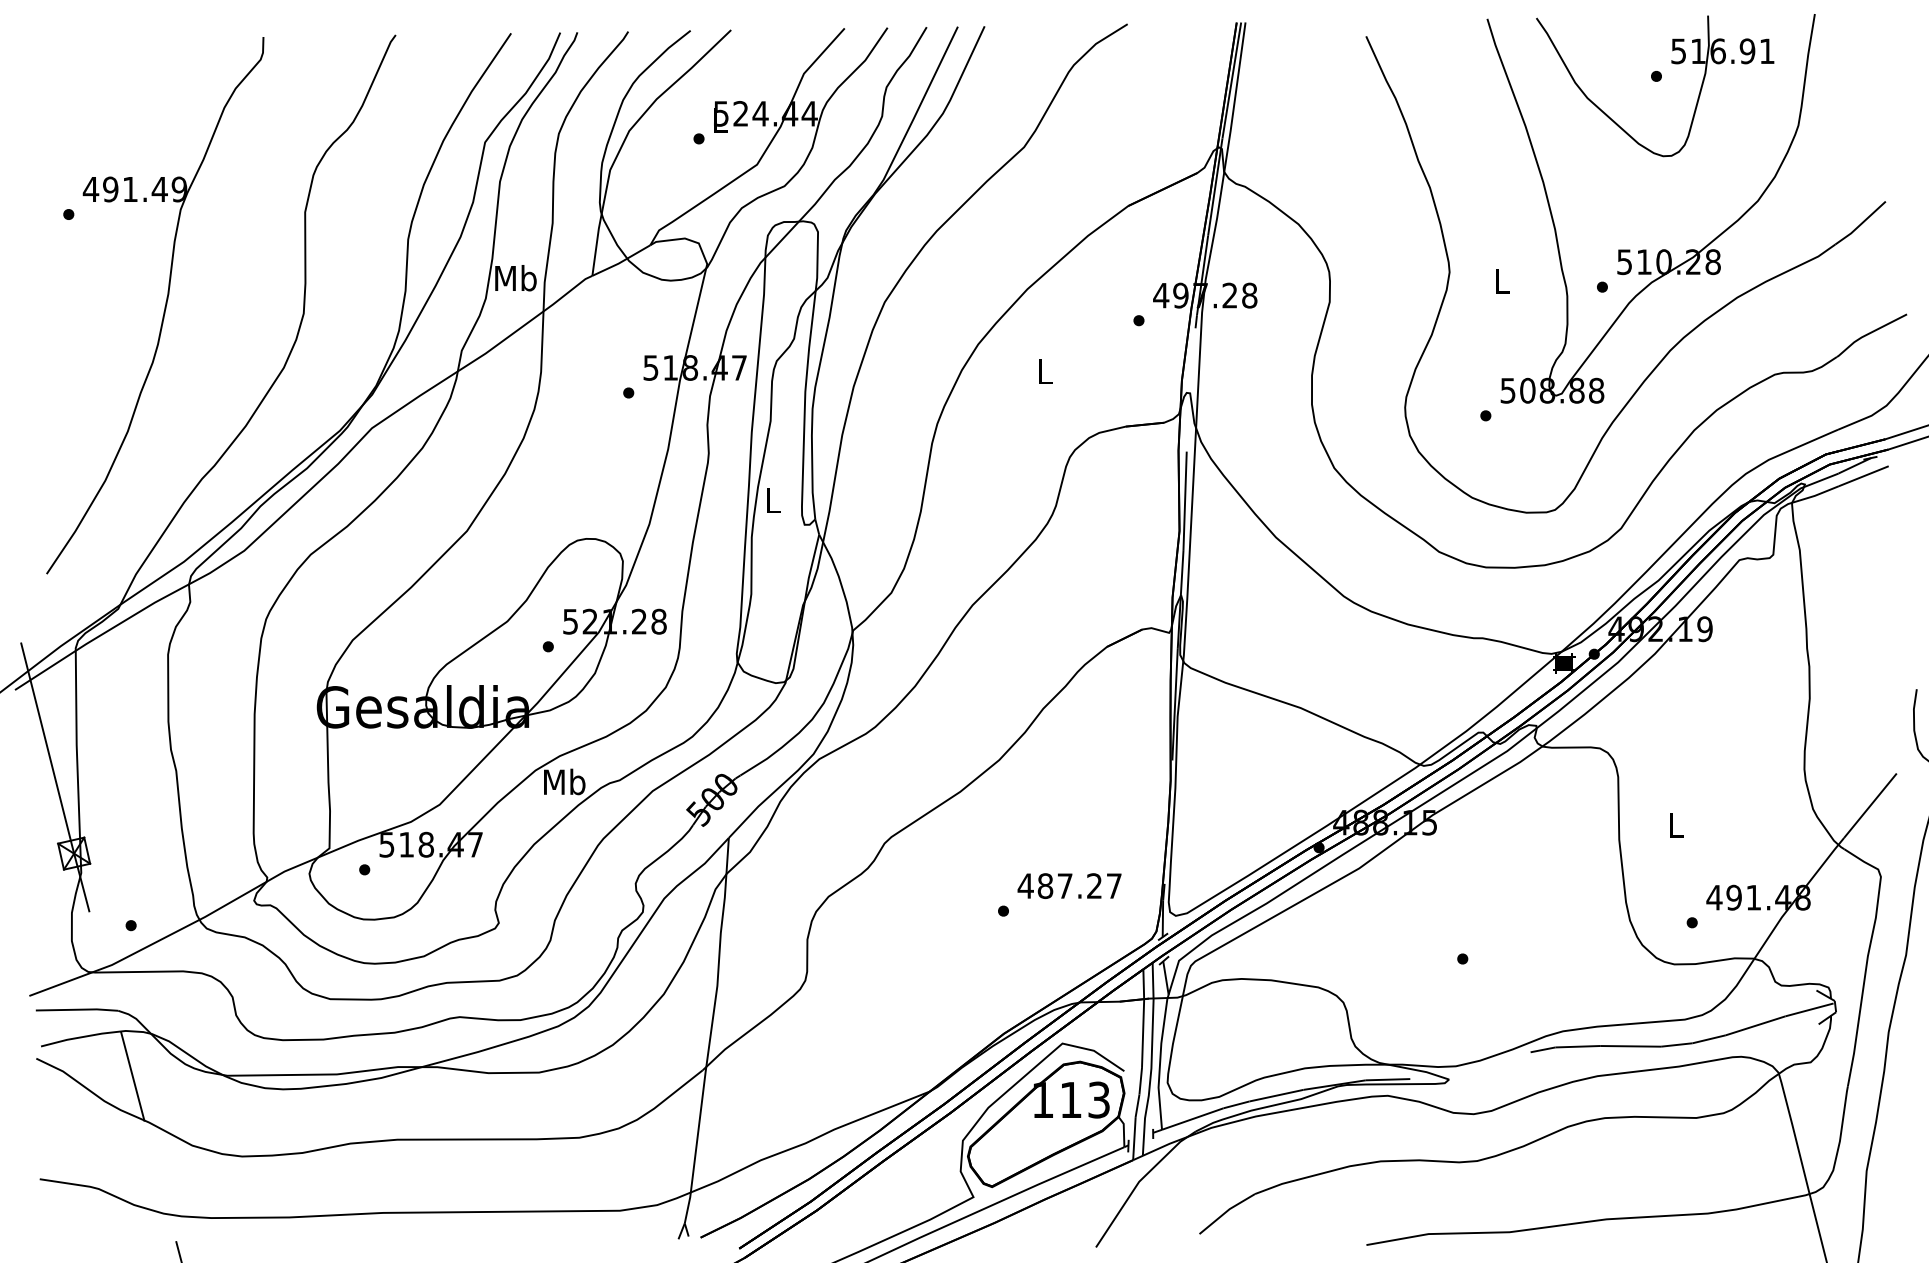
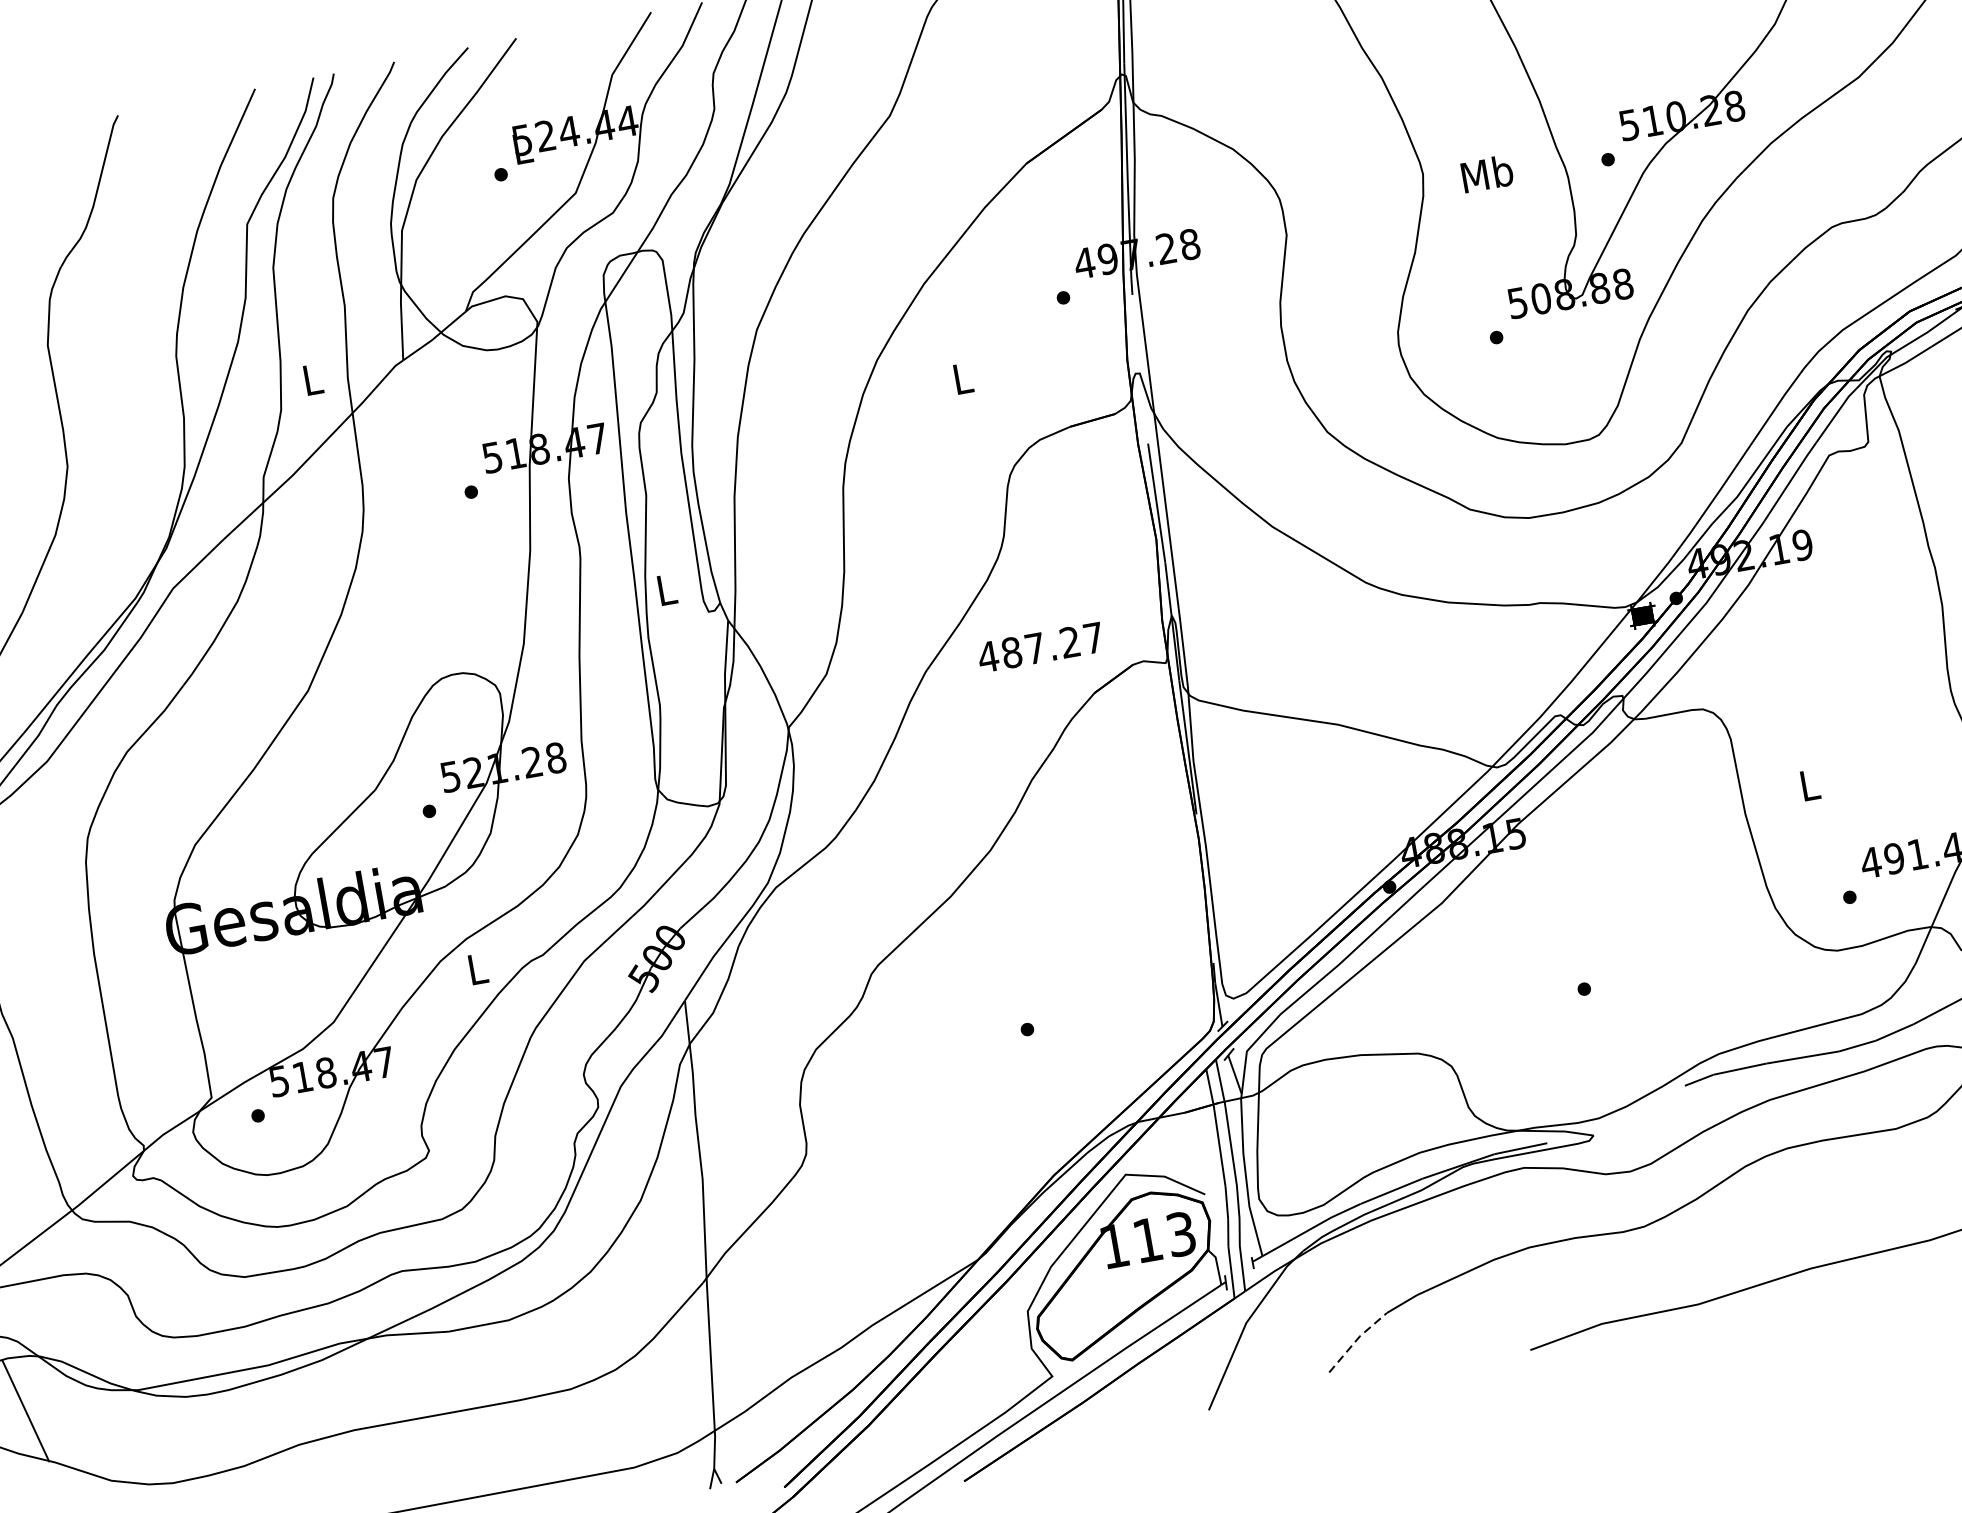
text: (515, 278) -> (312, 379), Mb -> L
text: (1501, 281) -> (1486, 174), L -> Mb
text: (564, 781) -> (477, 968), Mb -> L
text: (1069, 885) -> (1040, 646), moved
line: (1226, 1211) -> (1356, 1339), solid -> dashed

